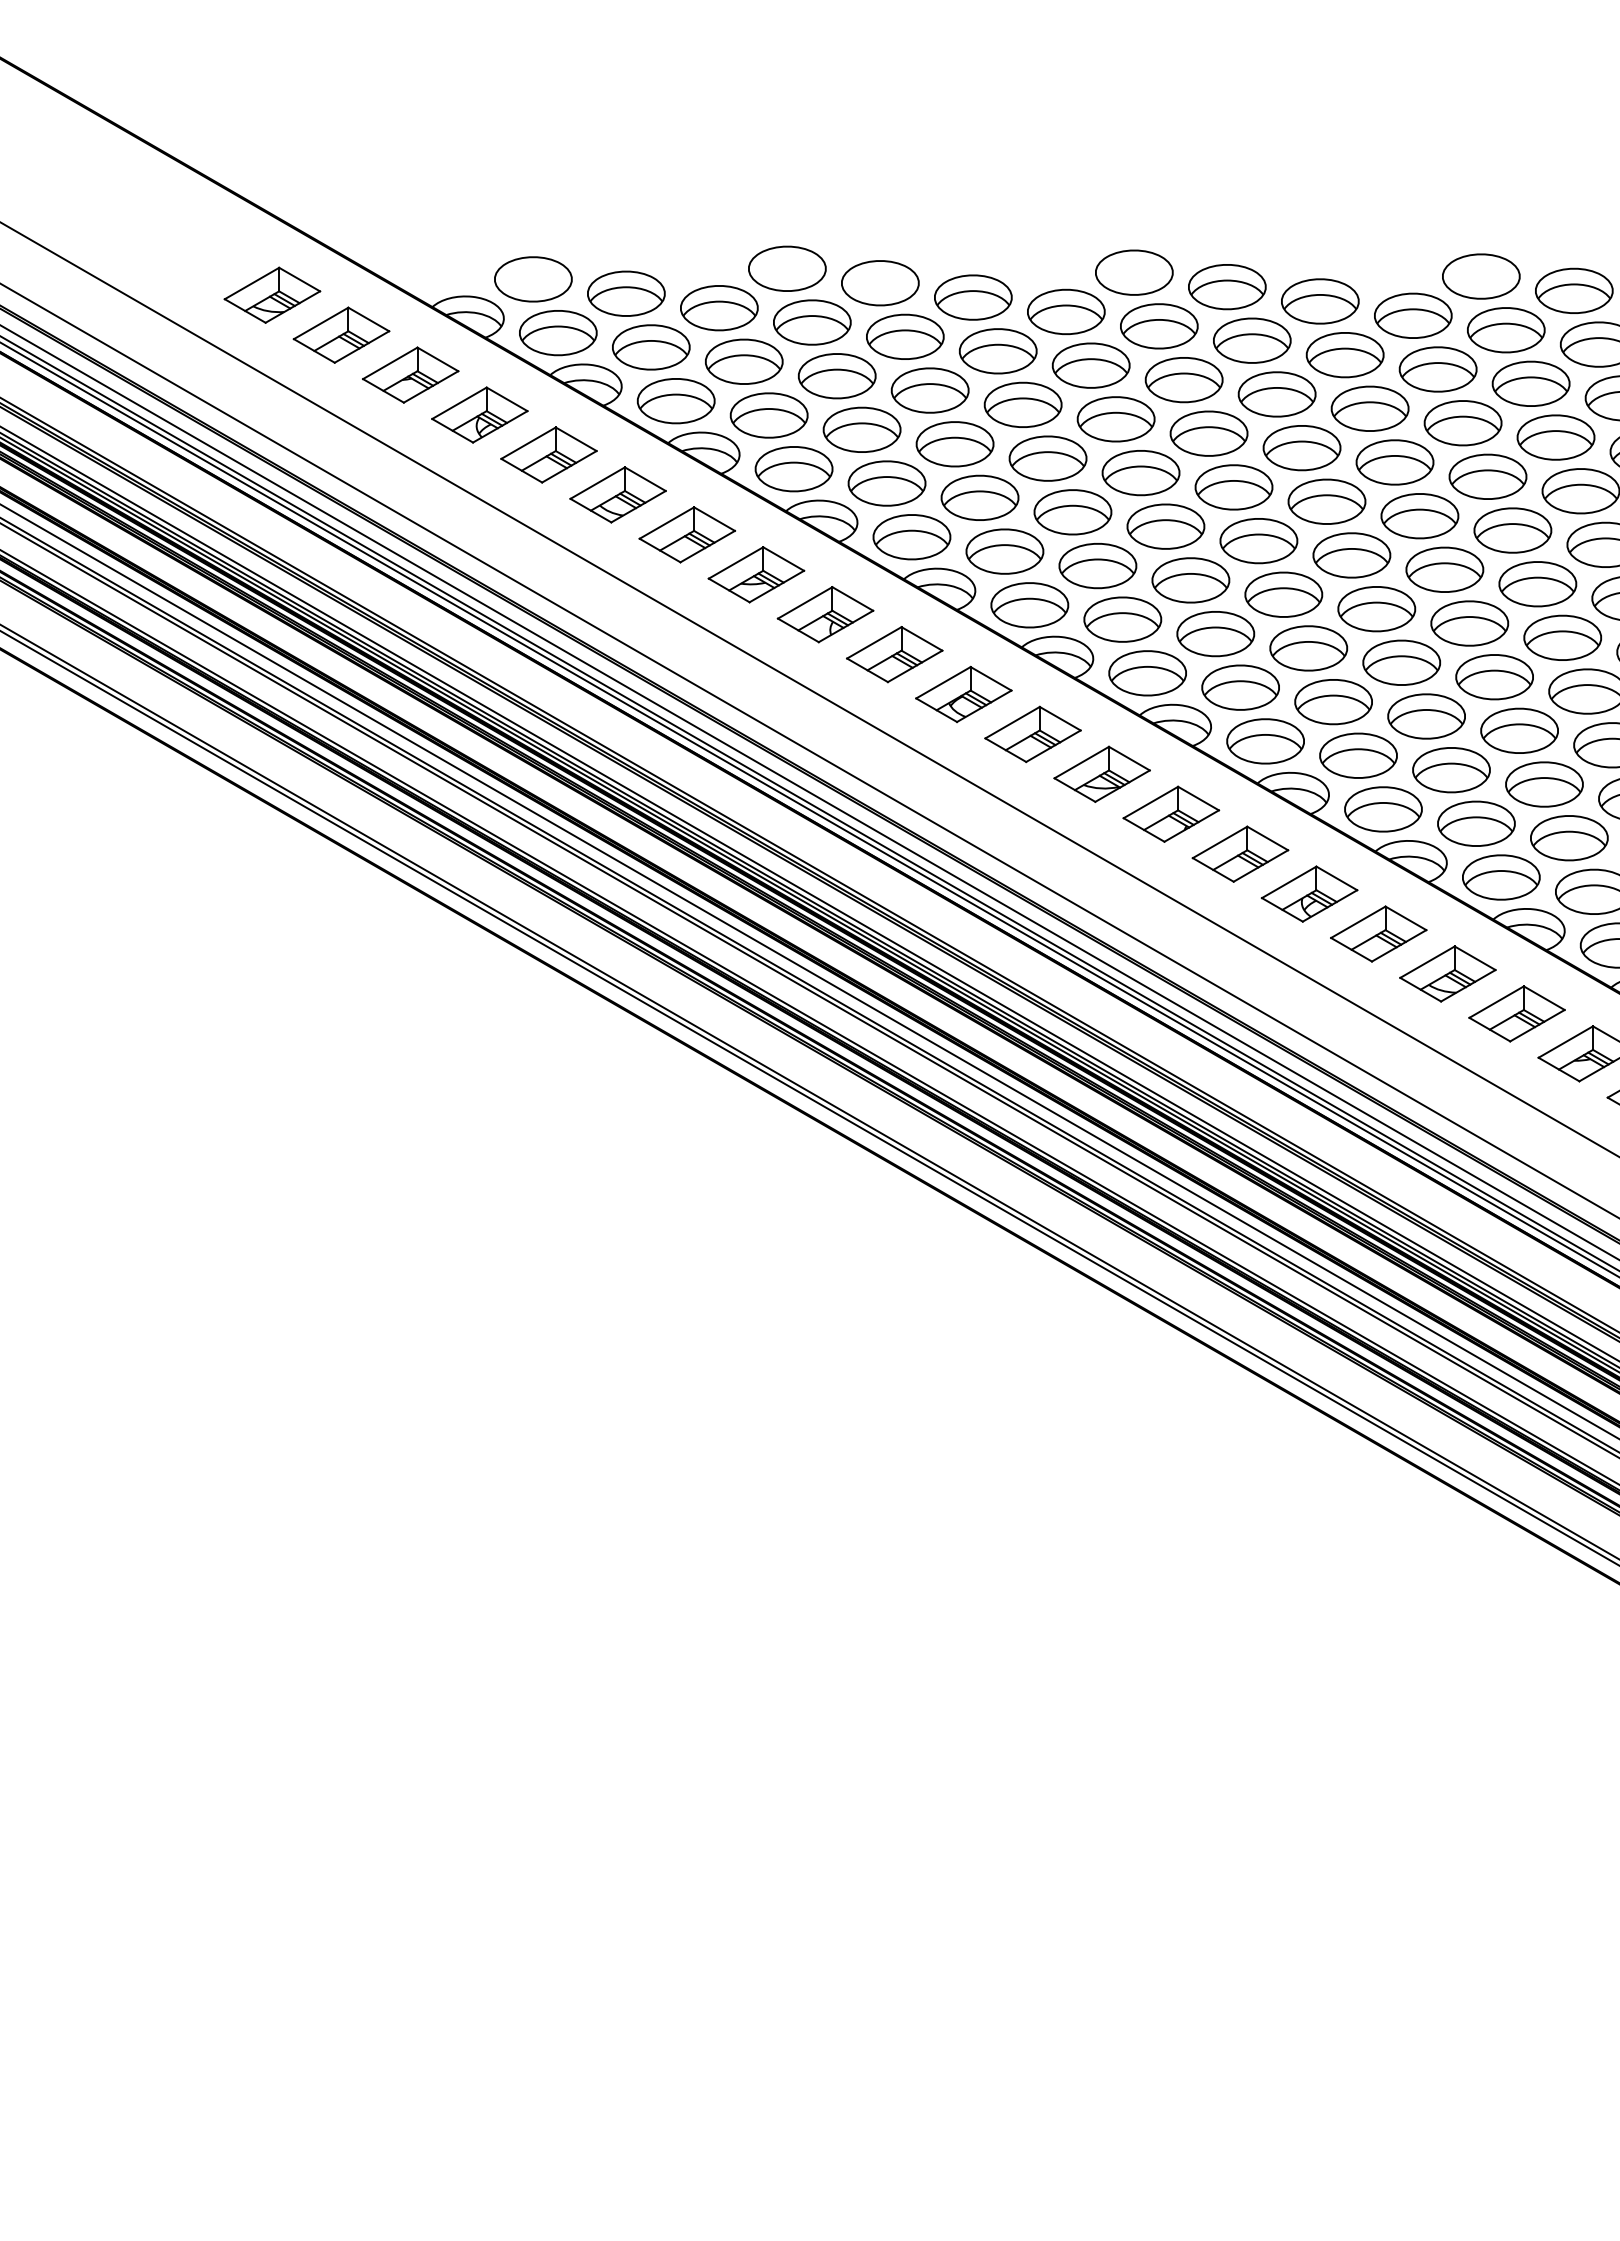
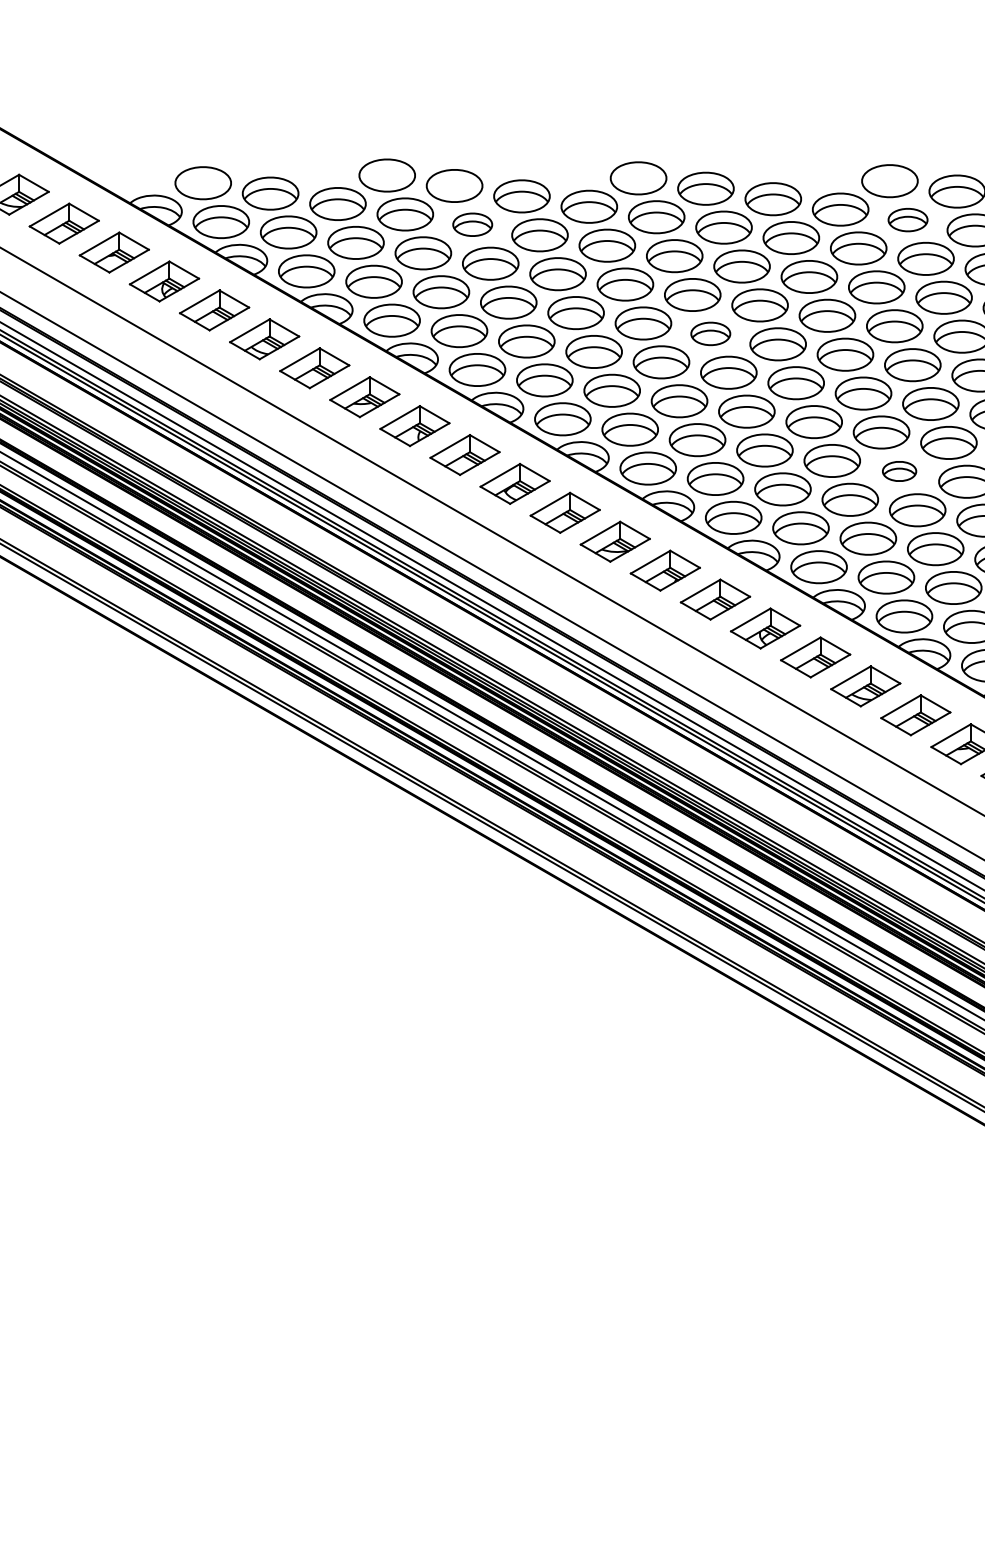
part: (1506, 330) -> (908, 220), size x0.7
part: (905, 336) -> (472, 224), size x0.7
part: (1233, 487) -> (710, 333), size x0.7
part: (1494, 677) -> (899, 471), size x0.6

